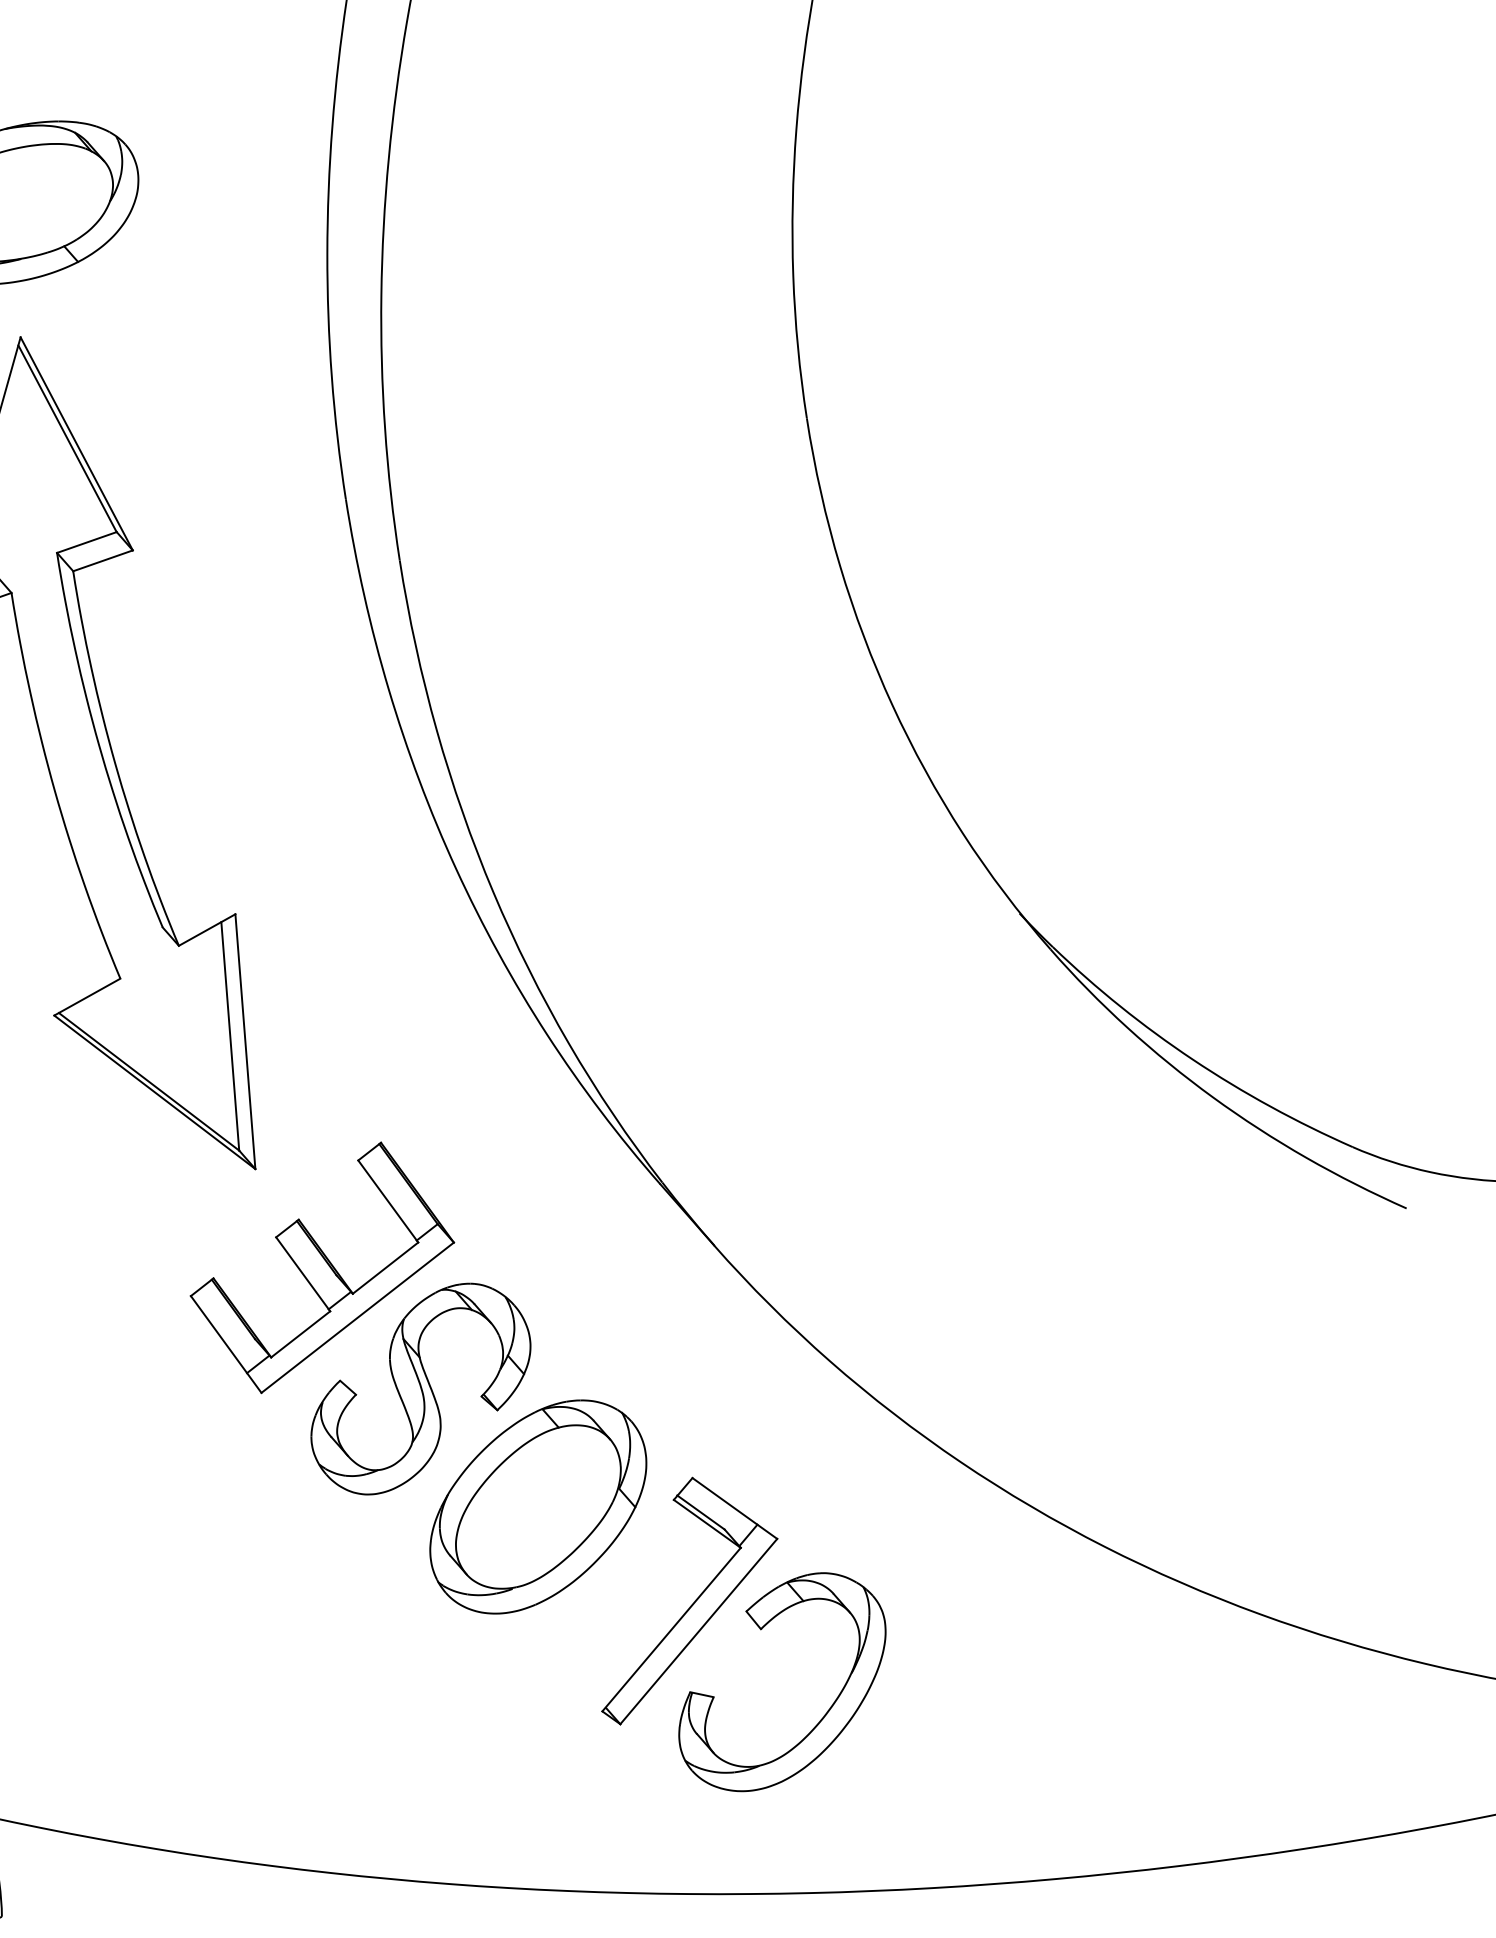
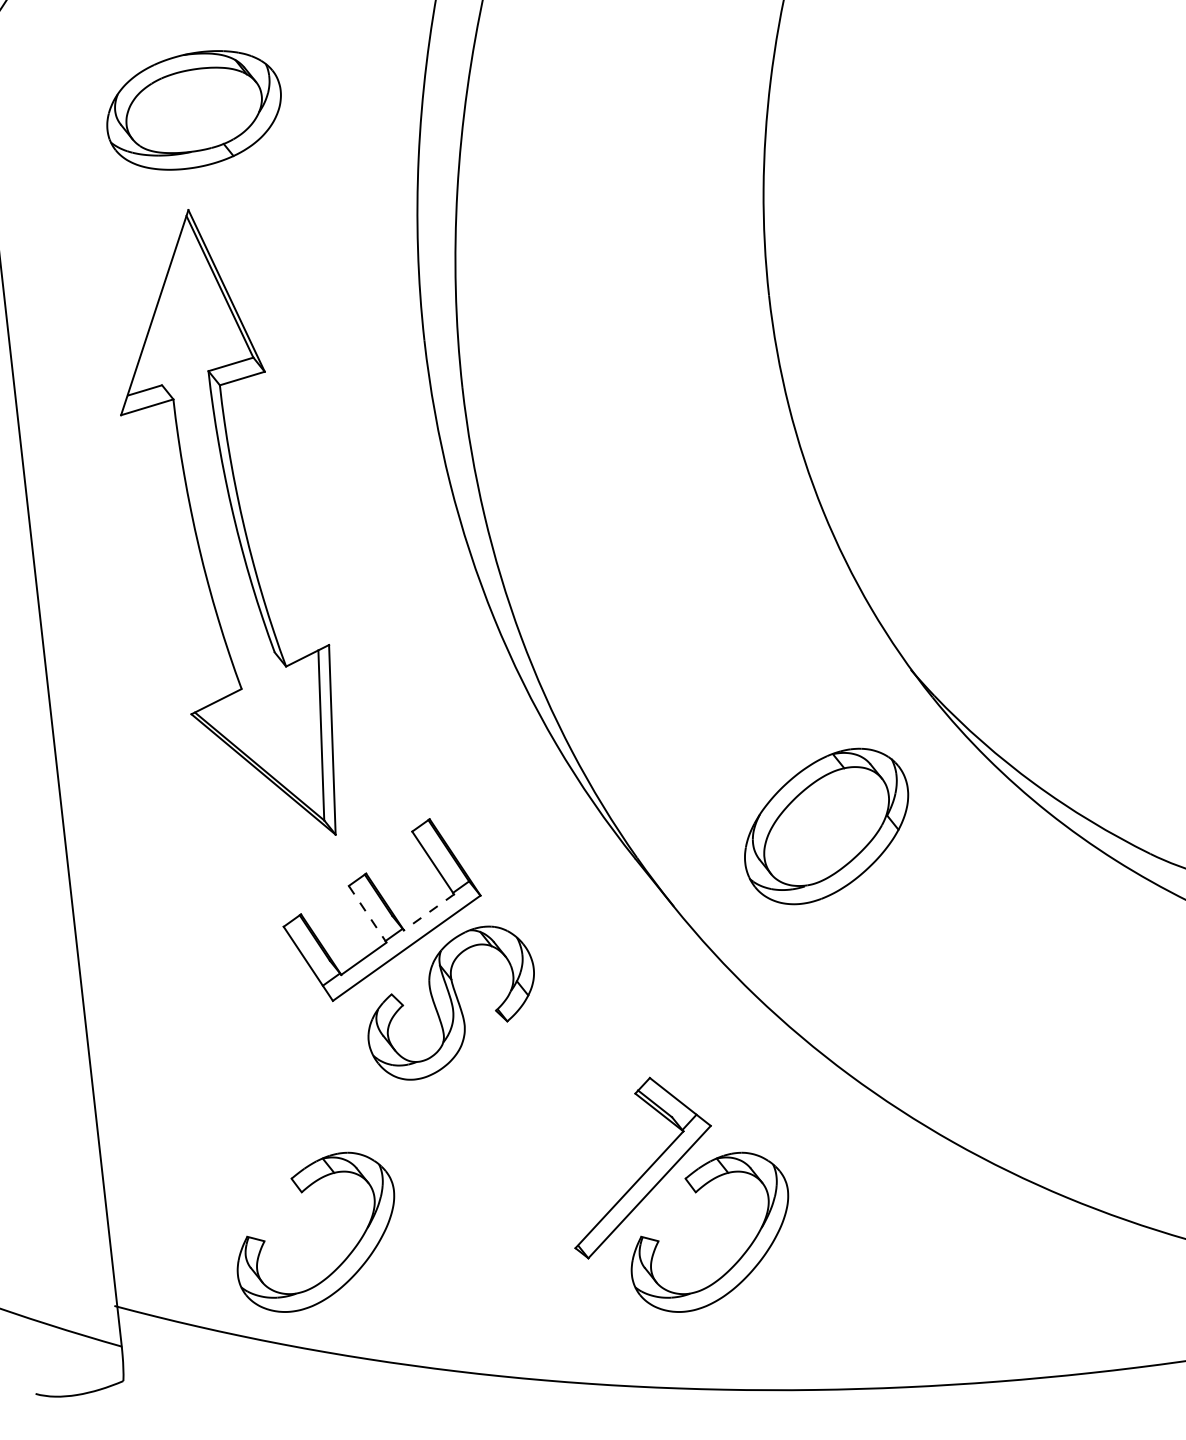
line: (386, 1268) -> (429, 912), solid -> dashed
line: (302, 1274) -> (367, 914), solid -> dashed
part: (538, 1507) -> (826, 826), moved
part: (296, 1734) -> (347, 1255), added

